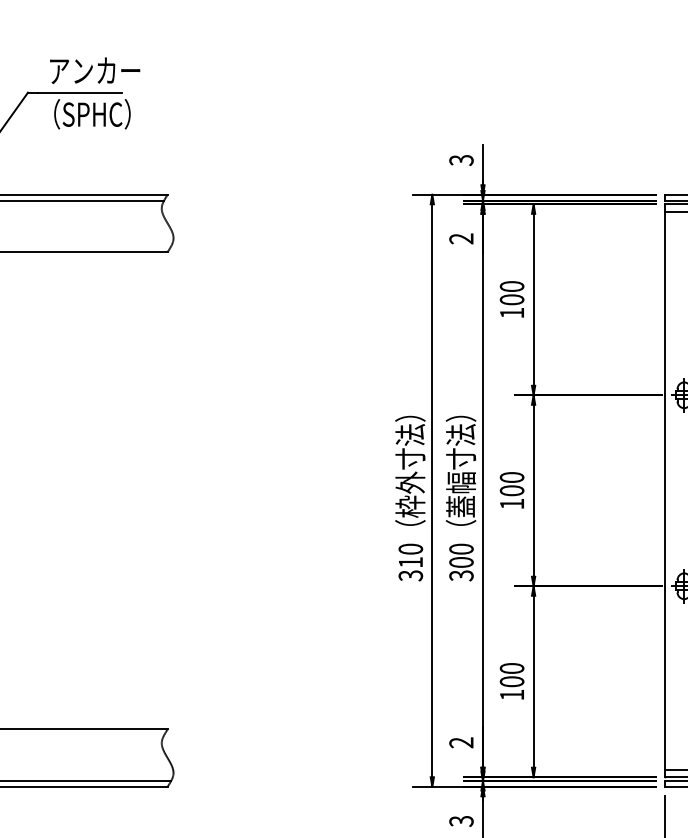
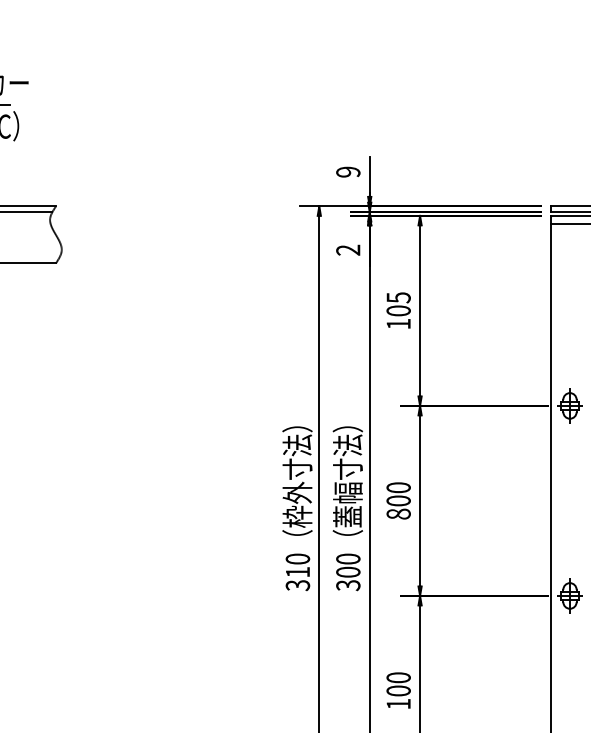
text: (461, 160) -> (348, 172), 3 -> 9
text: (511, 286) -> (398, 297), 100 -> 105
text: (511, 503) -> (398, 513), 100 -> 800

